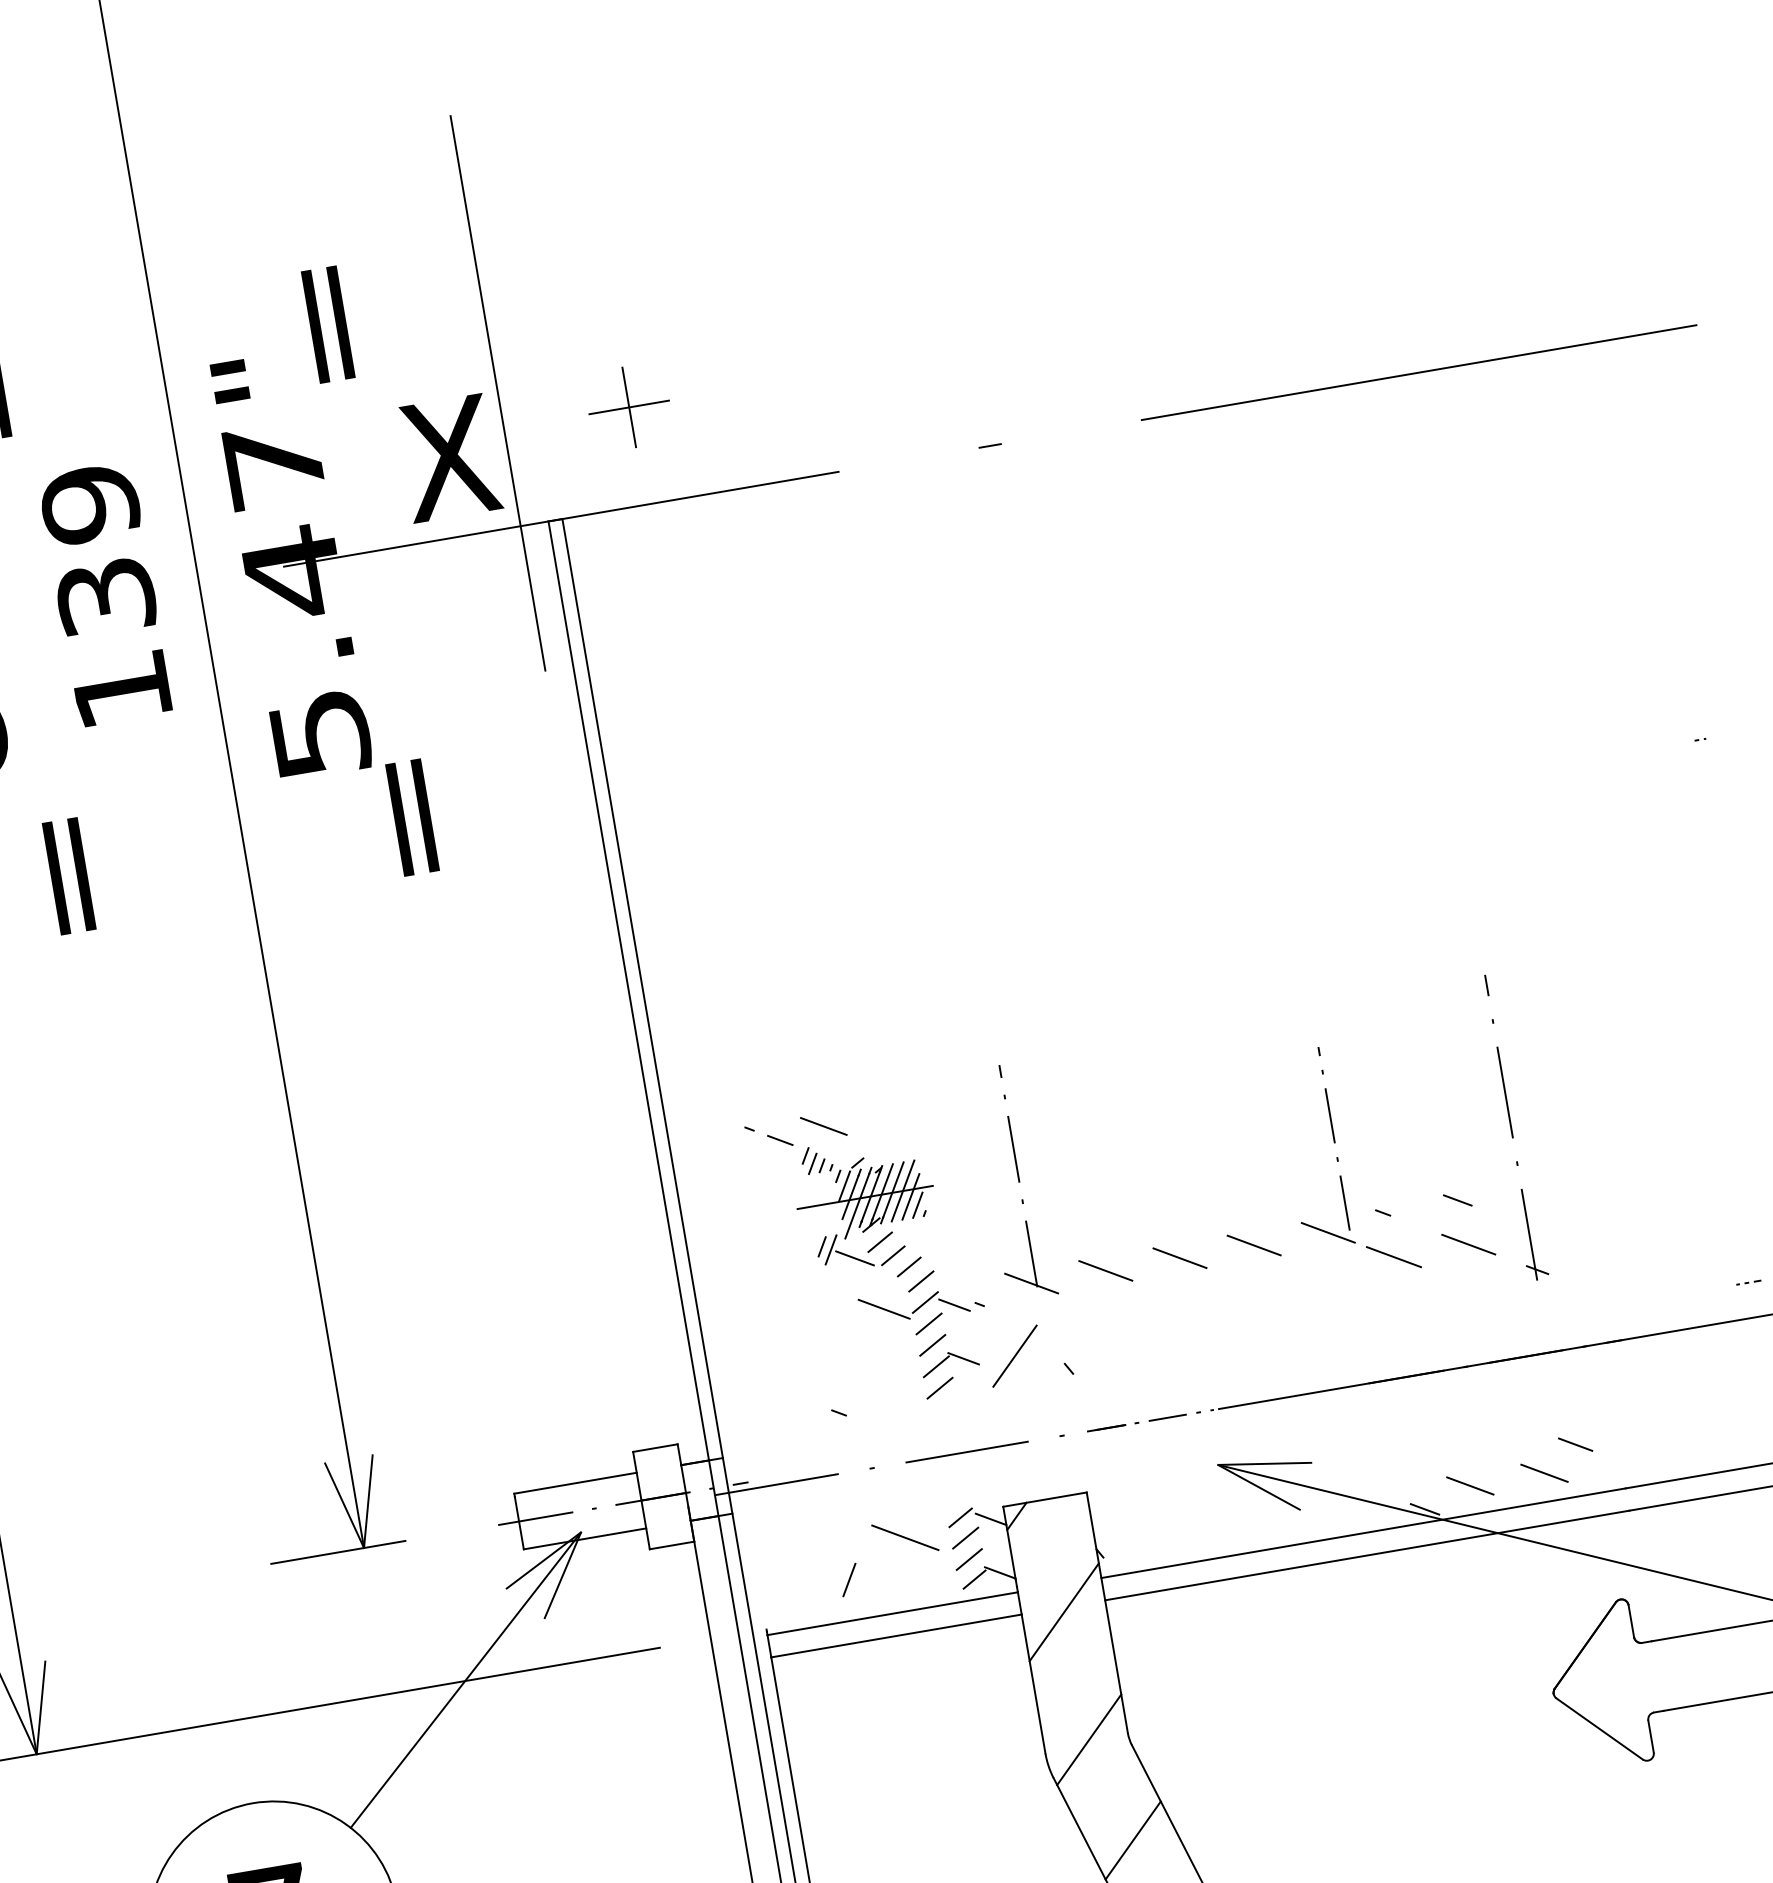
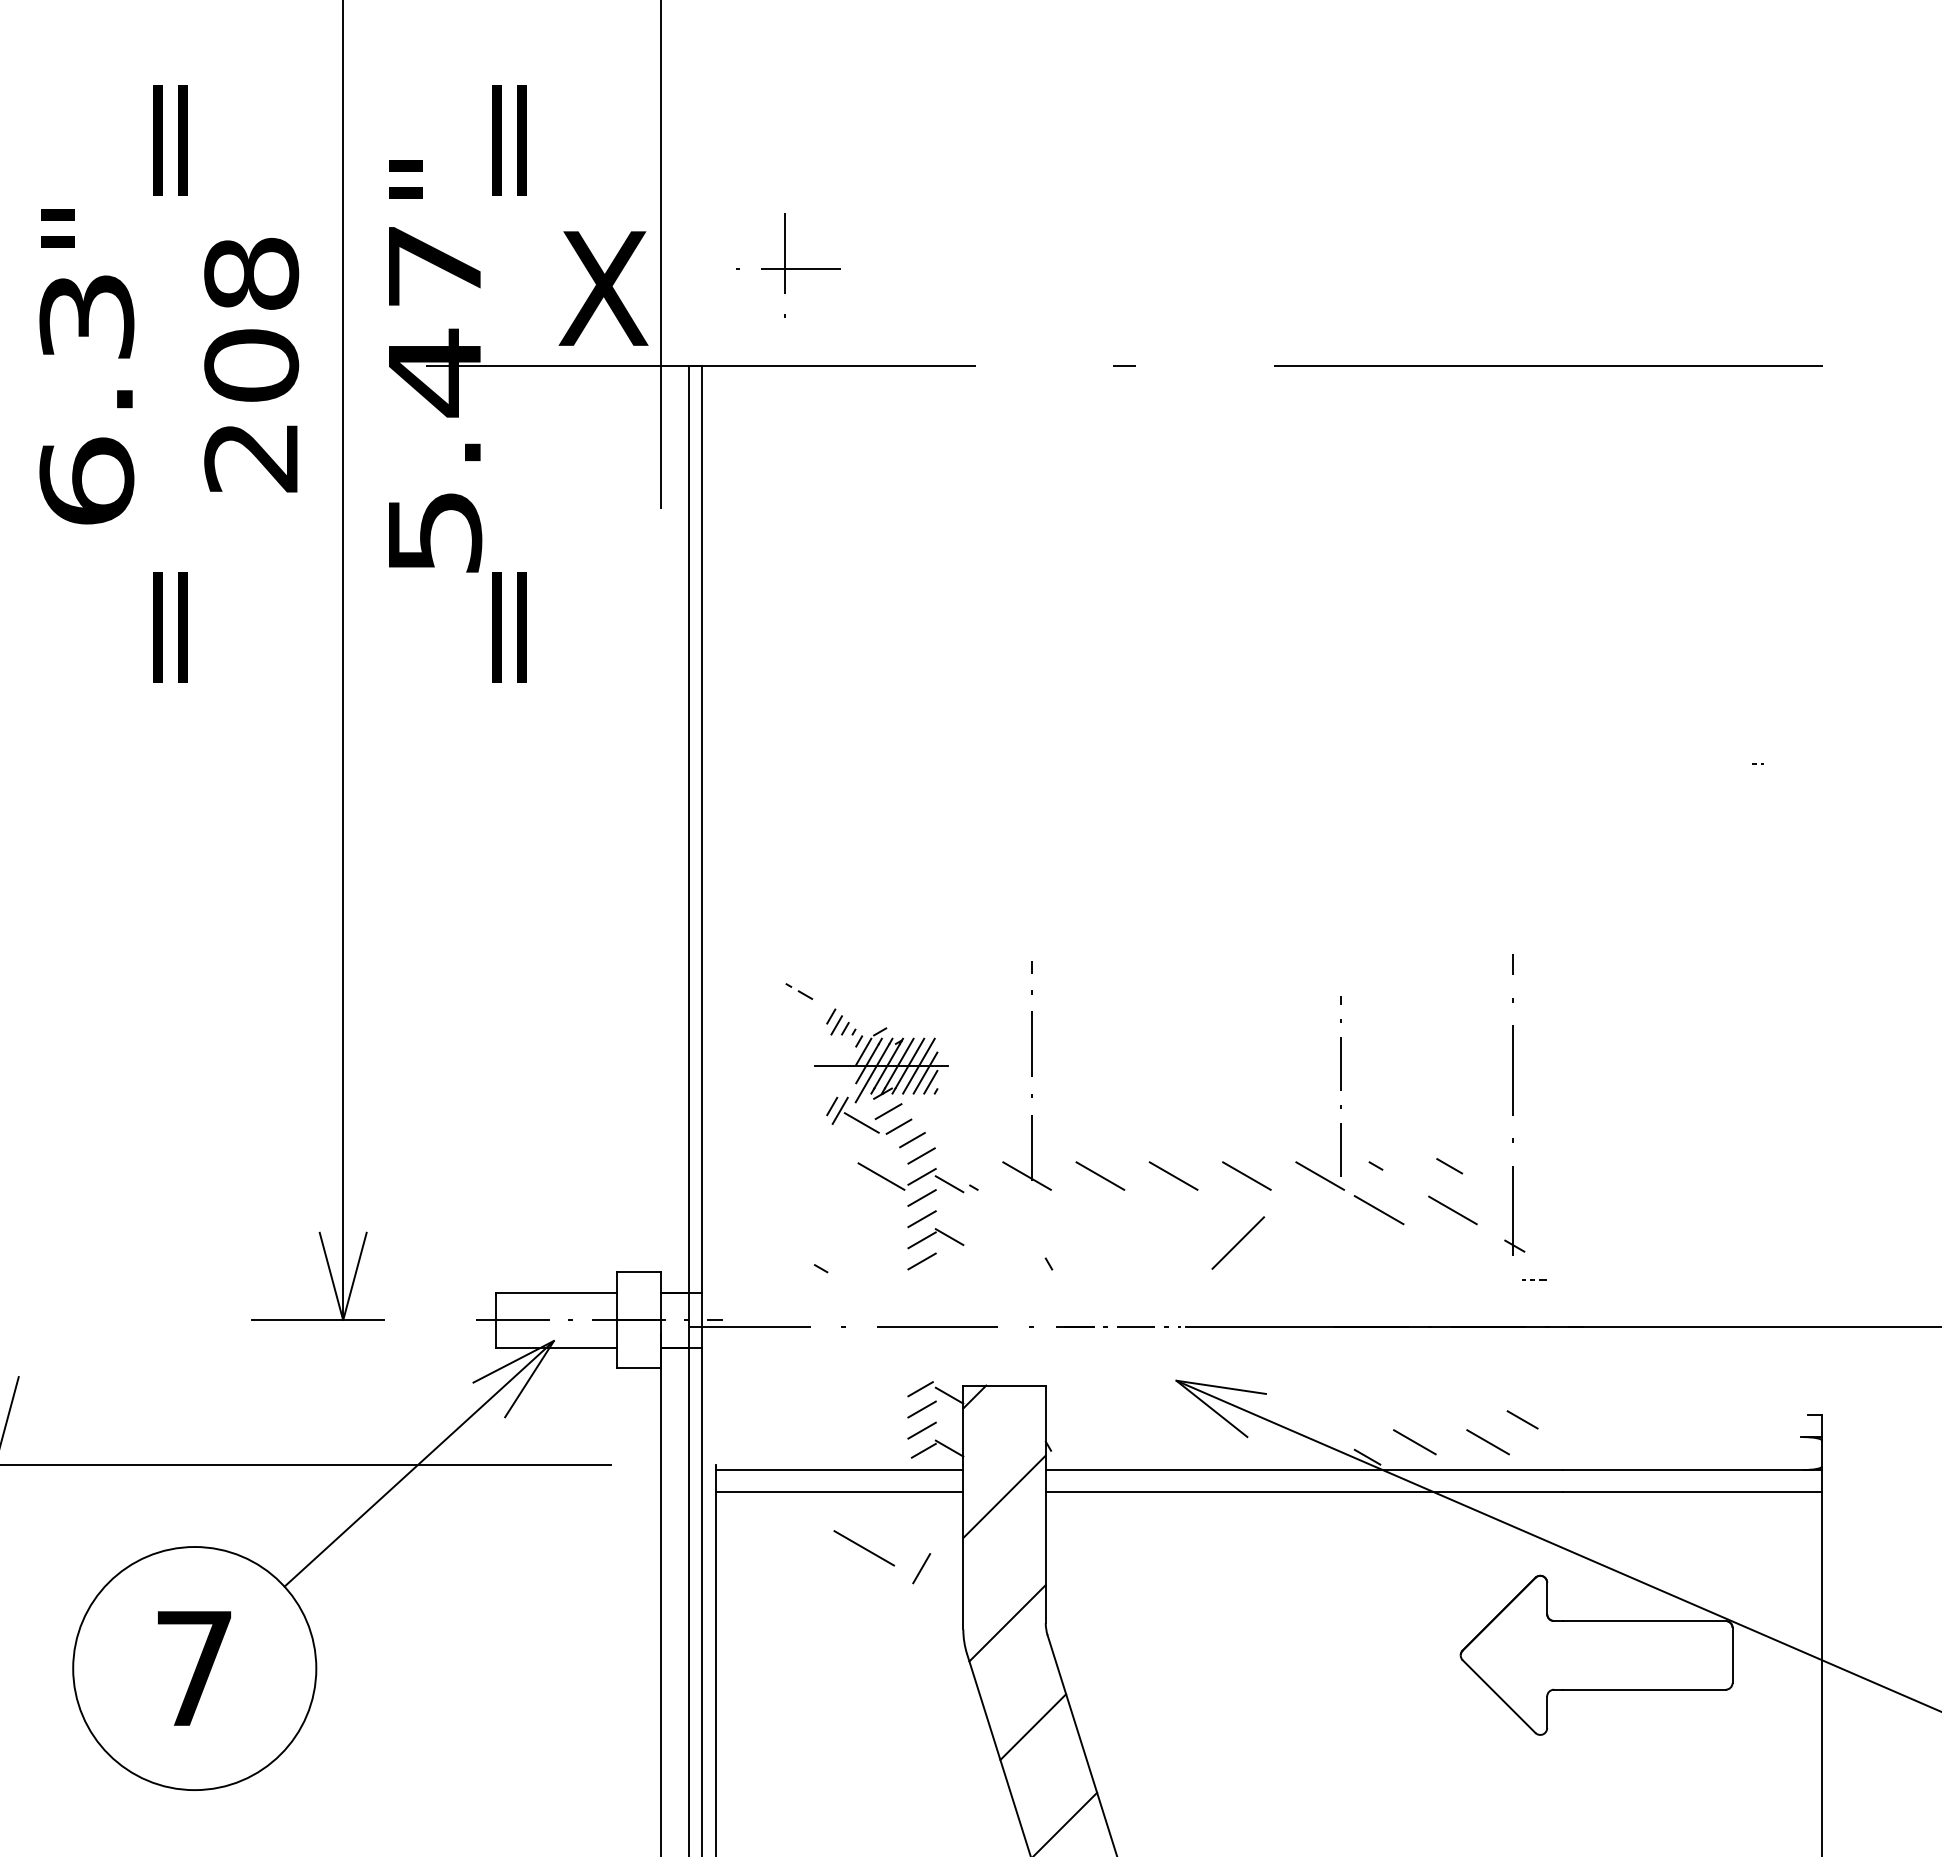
part: (629, 407) -> (784, 269), size x1.4
text: (105, 596) -> (251, 364), 139 -> 208
line: (823, 1126) -> (853, 991), removed
part: (769, 1136) -> (799, 991), size x0.6
line: (1748, 1282) -> (1534, 1279), moved
line: (1015, 1355) -> (1238, 1242), moved
line: (905, 1537) -> (864, 1548), moved
line: (849, 1579) -> (921, 1568), moved

